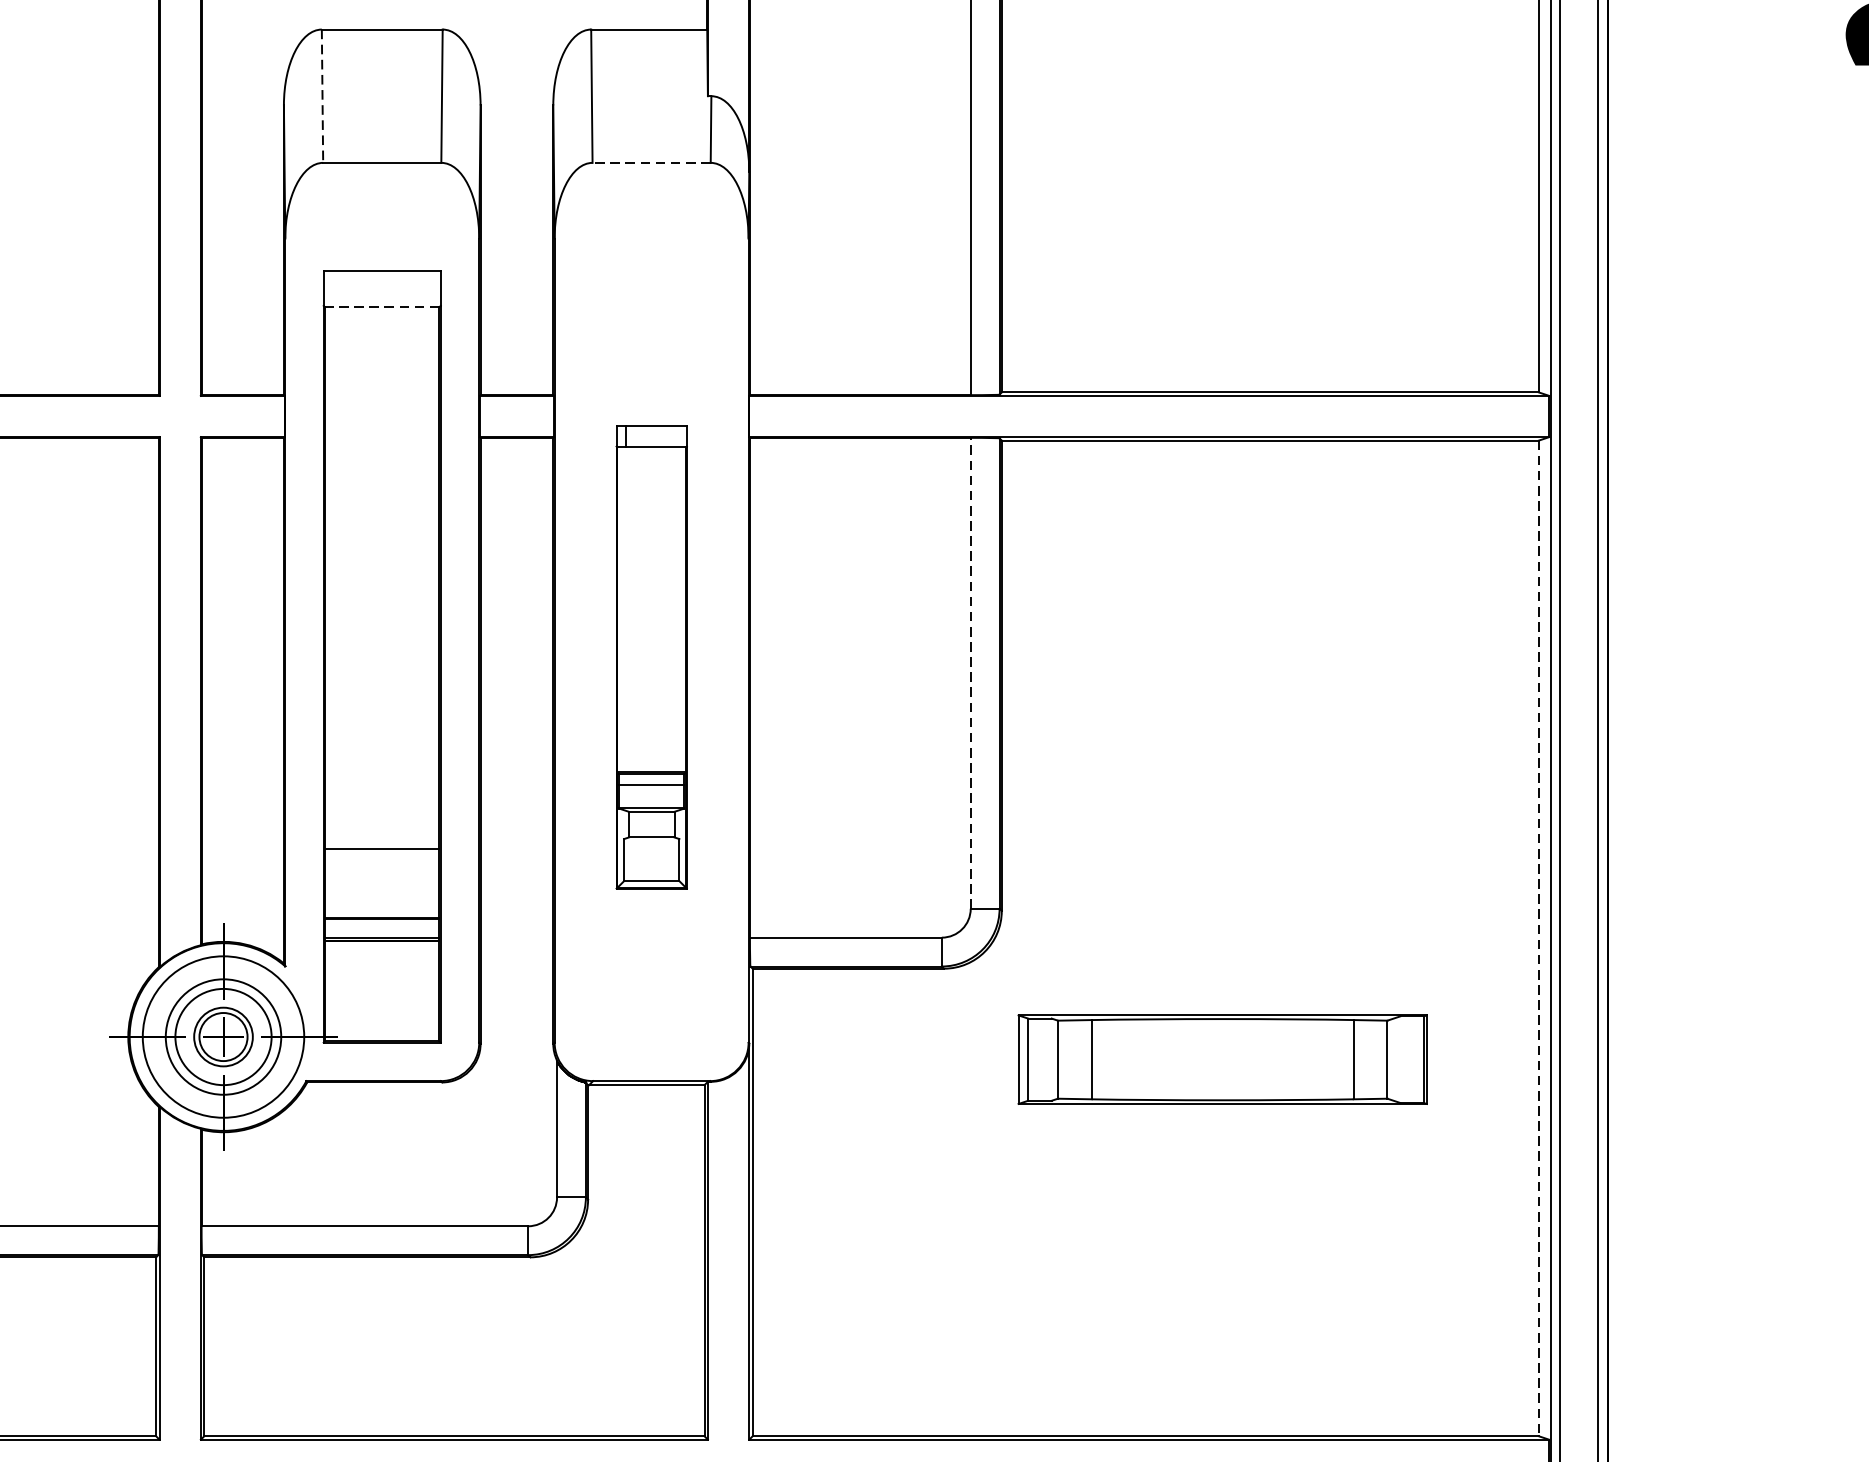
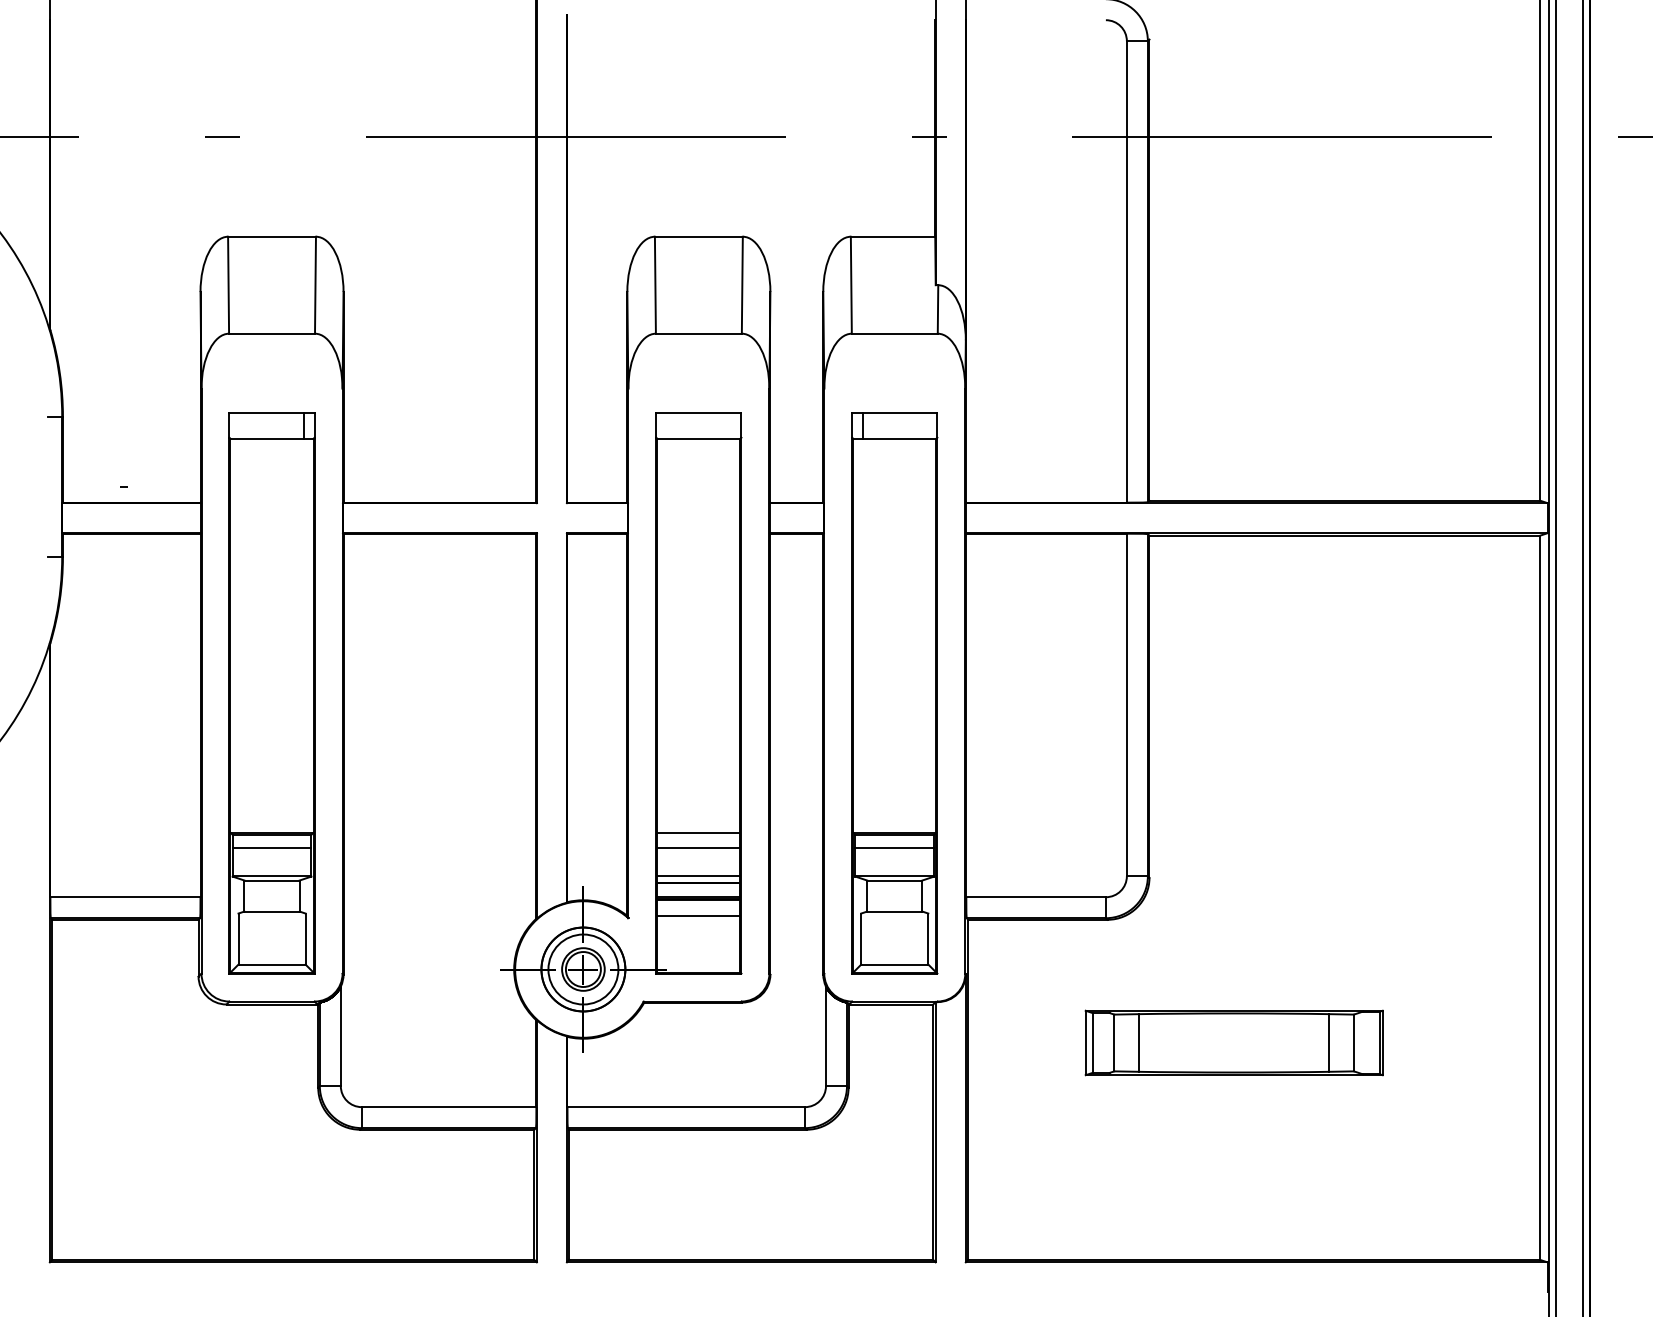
line: (322, 96) -> (655, 285), dashed -> solid
line: (651, 162) -> (894, 333), dashed -> solid
line: (381, 306) -> (698, 438), dashed -> solid
part: (651, 657) -> (894, 693), size x1.67
line: (970, 672) -> (1126, 704), dashed -> solid
line: (381, 870) -> (698, 848), added
line: (381, 909) -> (698, 876), added
line: (1539, 939) -> (1540, 898), dashed -> solid
line: (381, 964) -> (698, 916), added
circle: (223, 1037) -> (583, 969), size x0.71
part: (1221, 1059) -> (1233, 1042), moved

